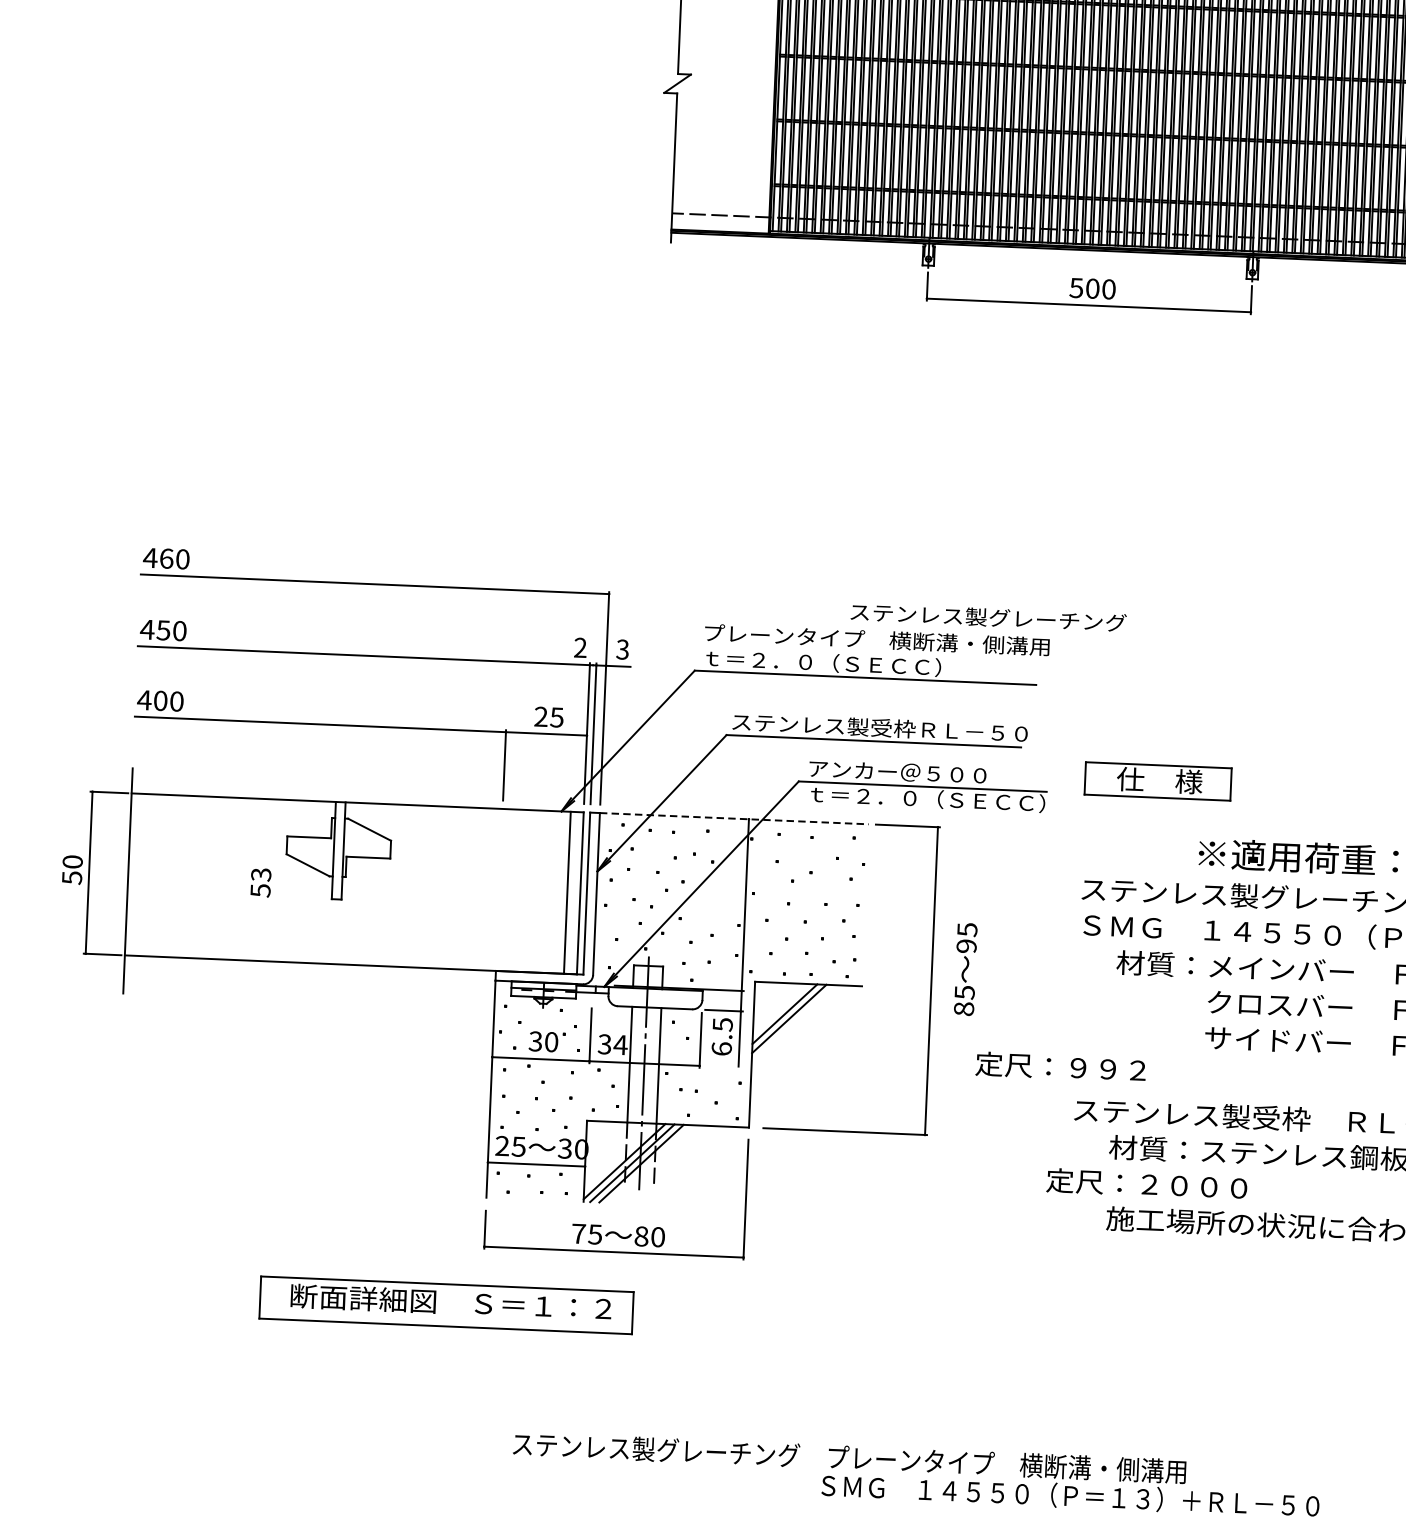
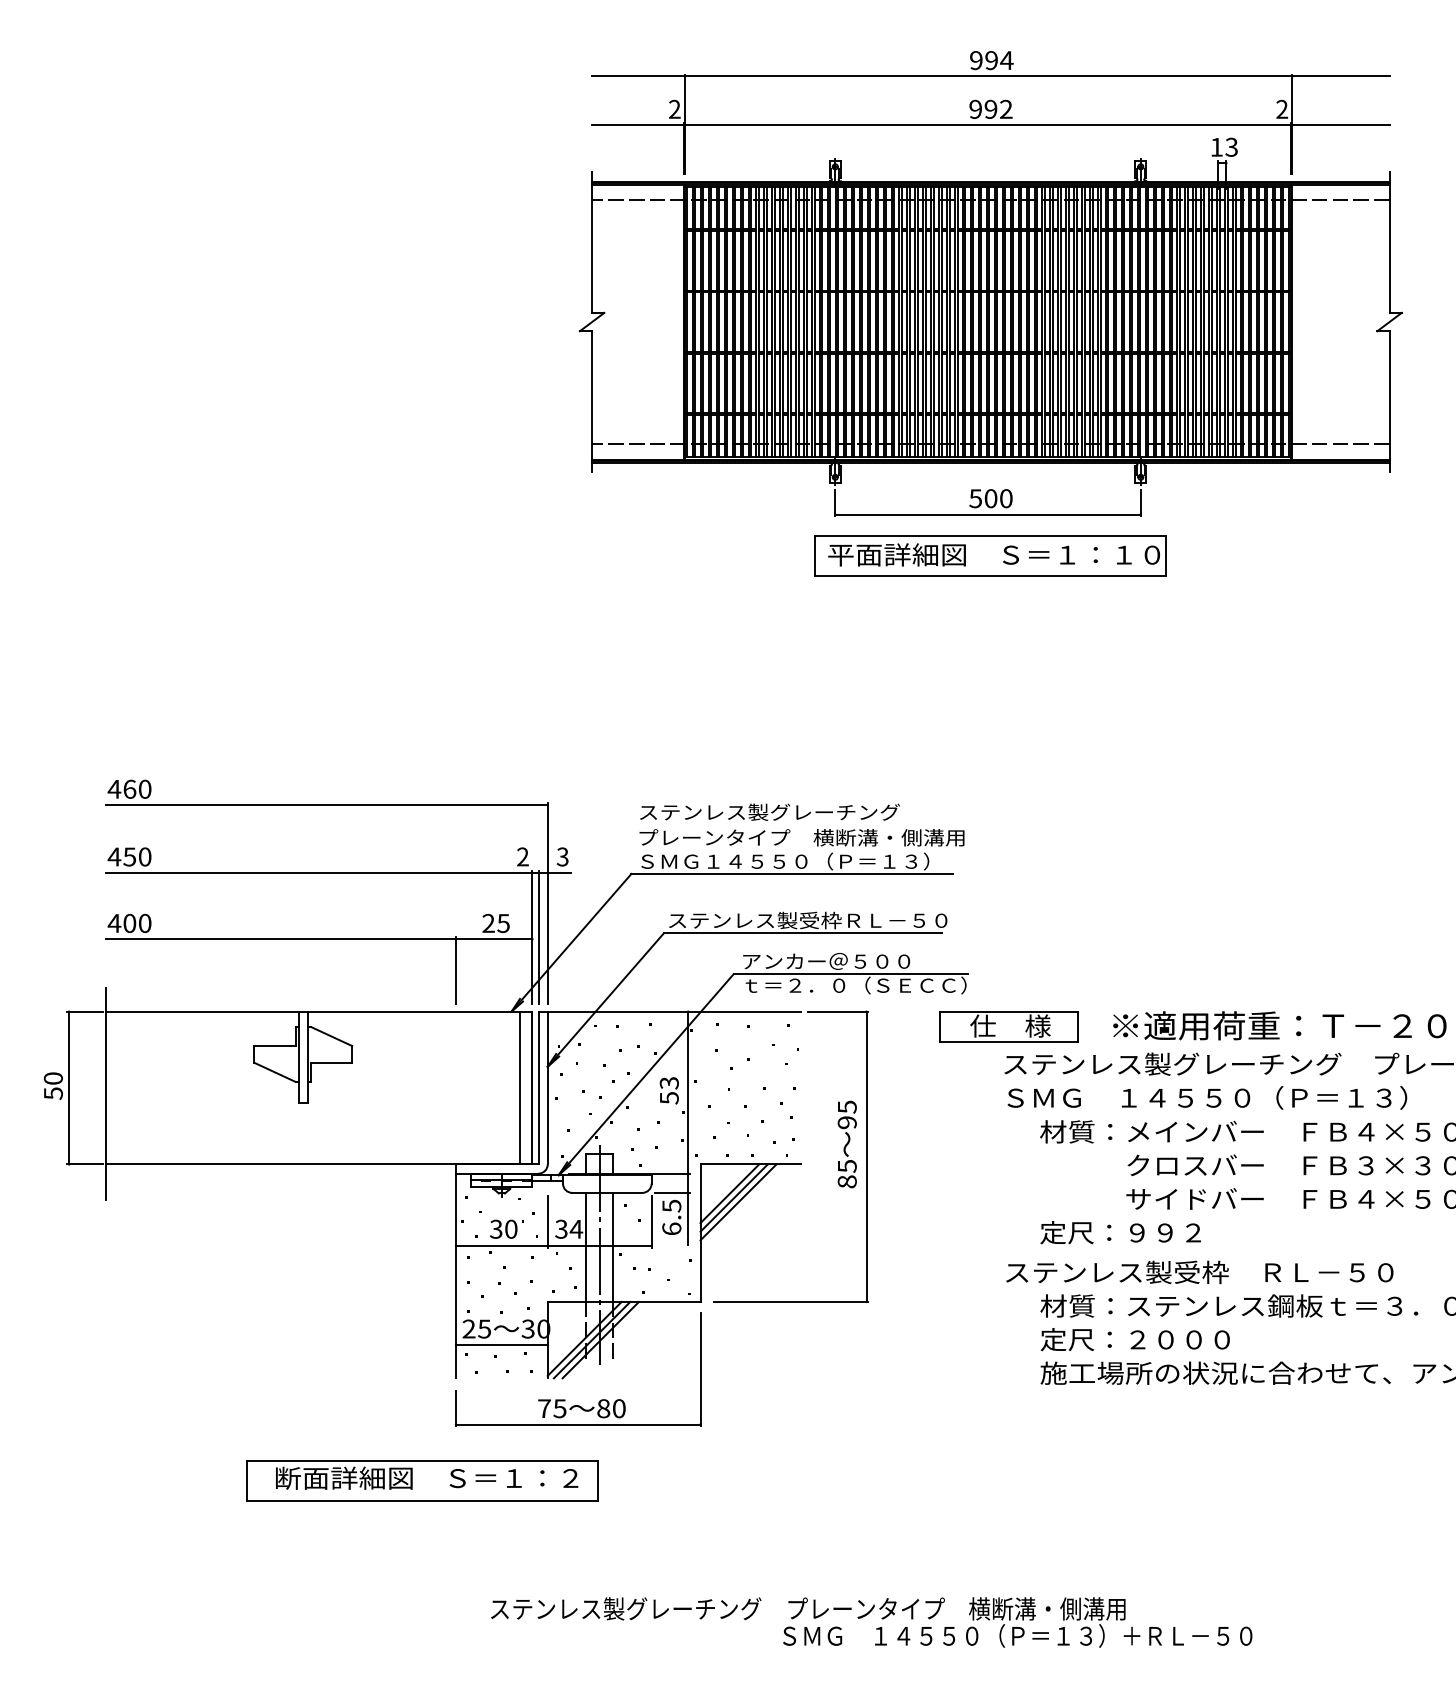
part: (1089, 348) -> (990, 555), added
text: (988, 616) -> (769, 811), moved
text: (858, 664) -> (785, 861), ｔ＝２．０（ＳＥＣＣ） -> ＳＭＧ１４５５０（Ｐ＝１３）
part: (1157, 780) -> (1008, 1026), moved
line: (734, 818) -> (674, 1011), dashed -> solid
text: (260, 882) -> (668, 1090), moved
text: (964, 969) -> (846, 1144), moved
line: (793, 1023) -> (738, 1202), added
text: (1060, 1066) -> (1120, 1232), moved
text: (1146, 1184) -> (1134, 1339), moved

